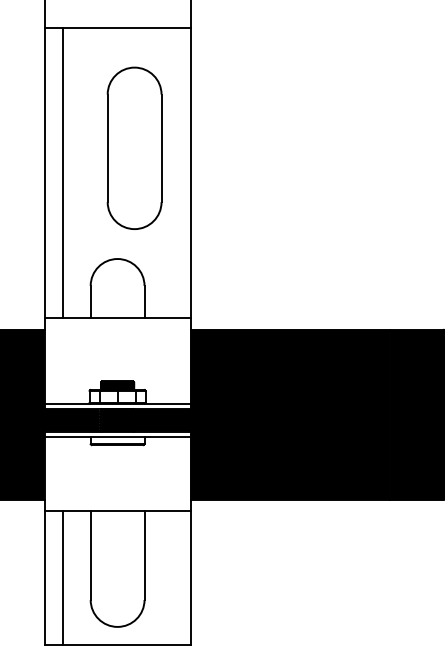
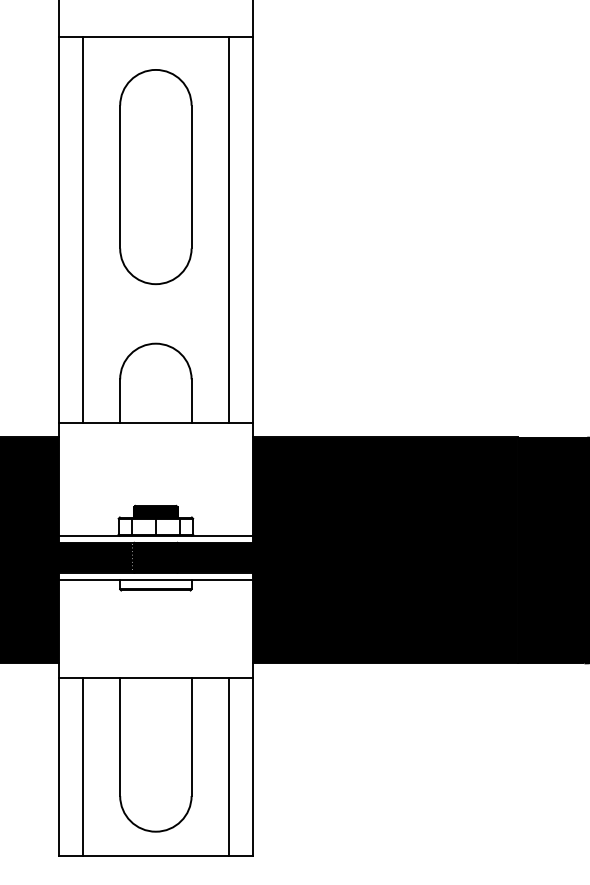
part: (134, 147) -> (155, 175), moved
line: (172, 172) -> (228, 228), added
line: (172, 577) -> (228, 766), added

